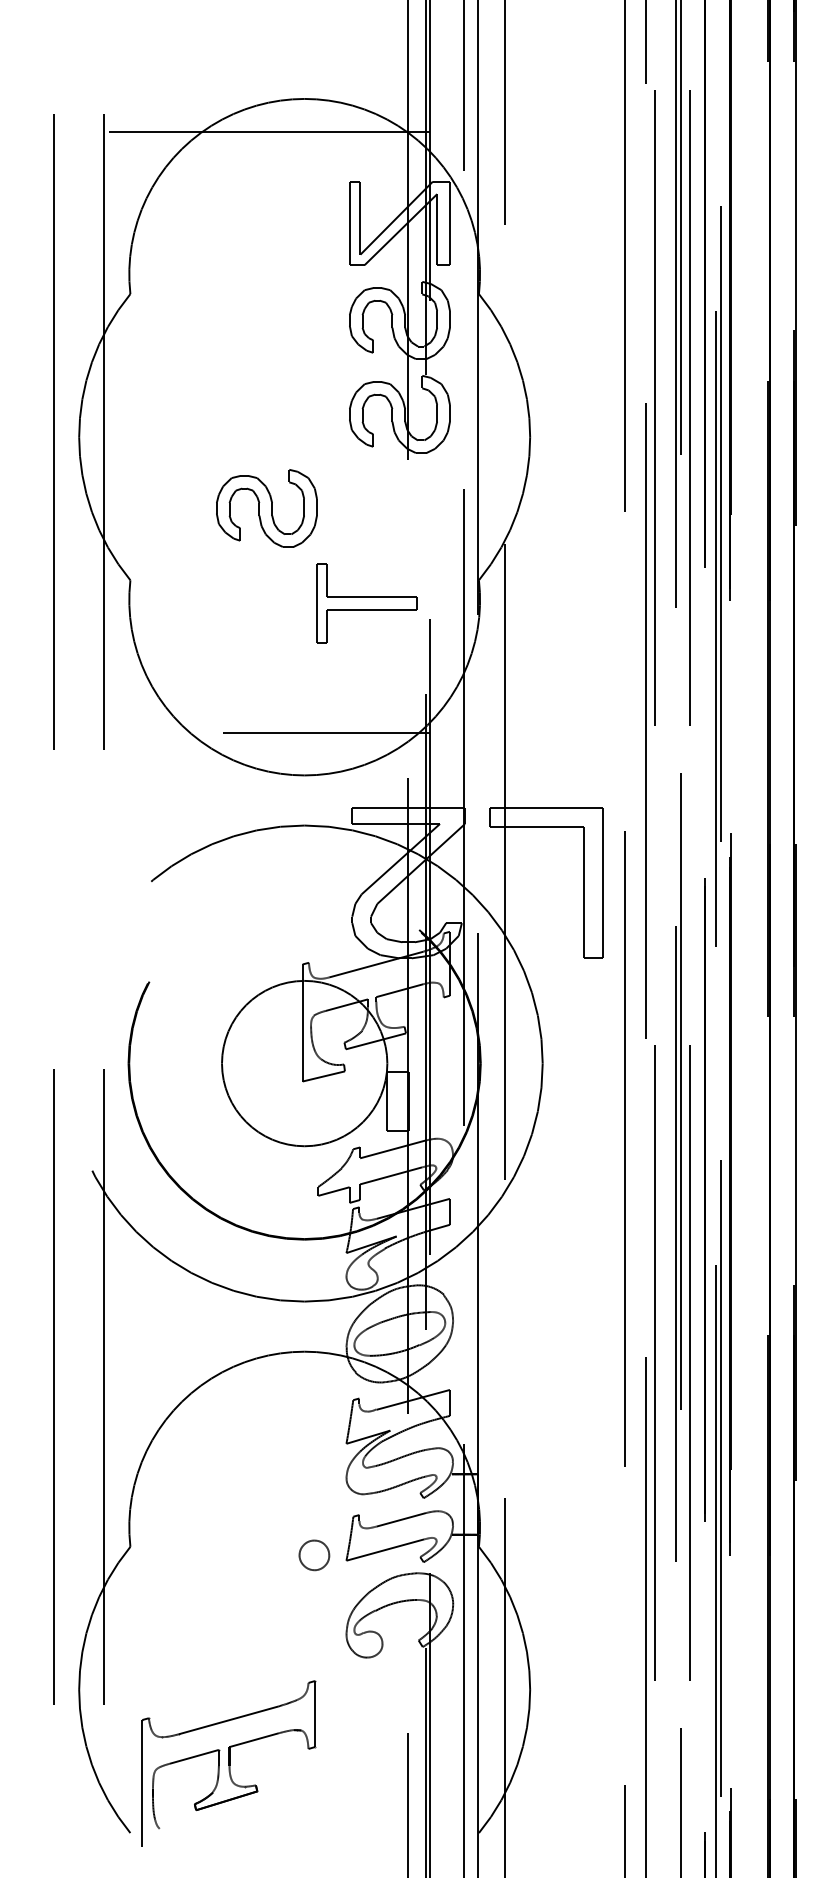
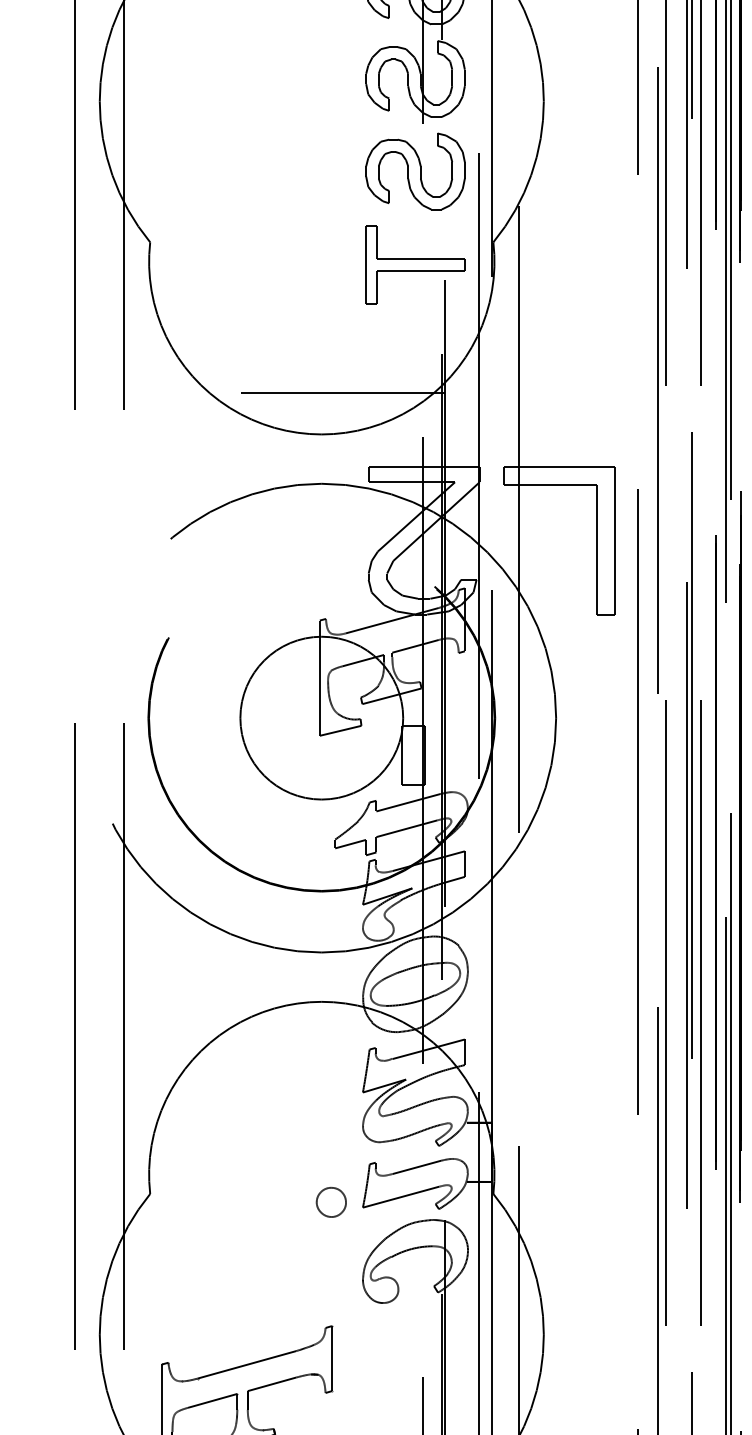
part: (266, 508) -> (415, 171), moved
part: (366, 603) -> (415, 265), moved

